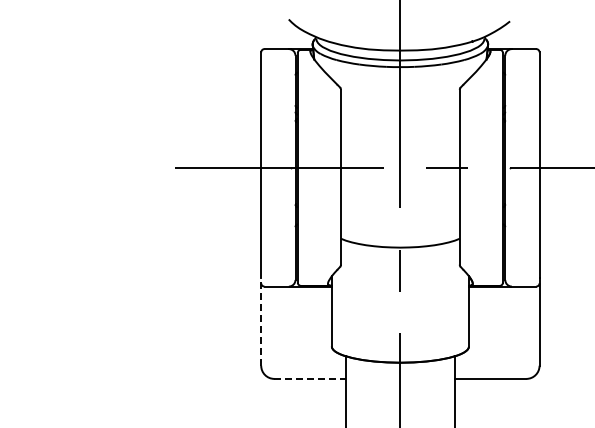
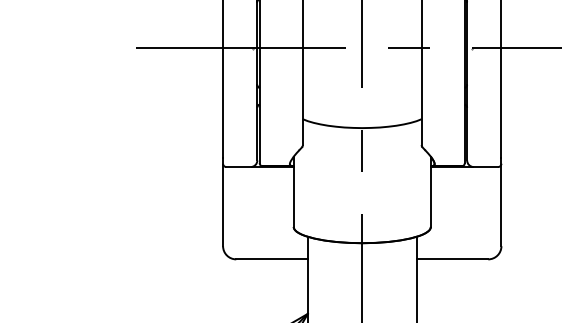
line: (261, 321) -> (223, 201), dashed -> solid
line: (310, 378) -> (272, 258), dashed -> solid

